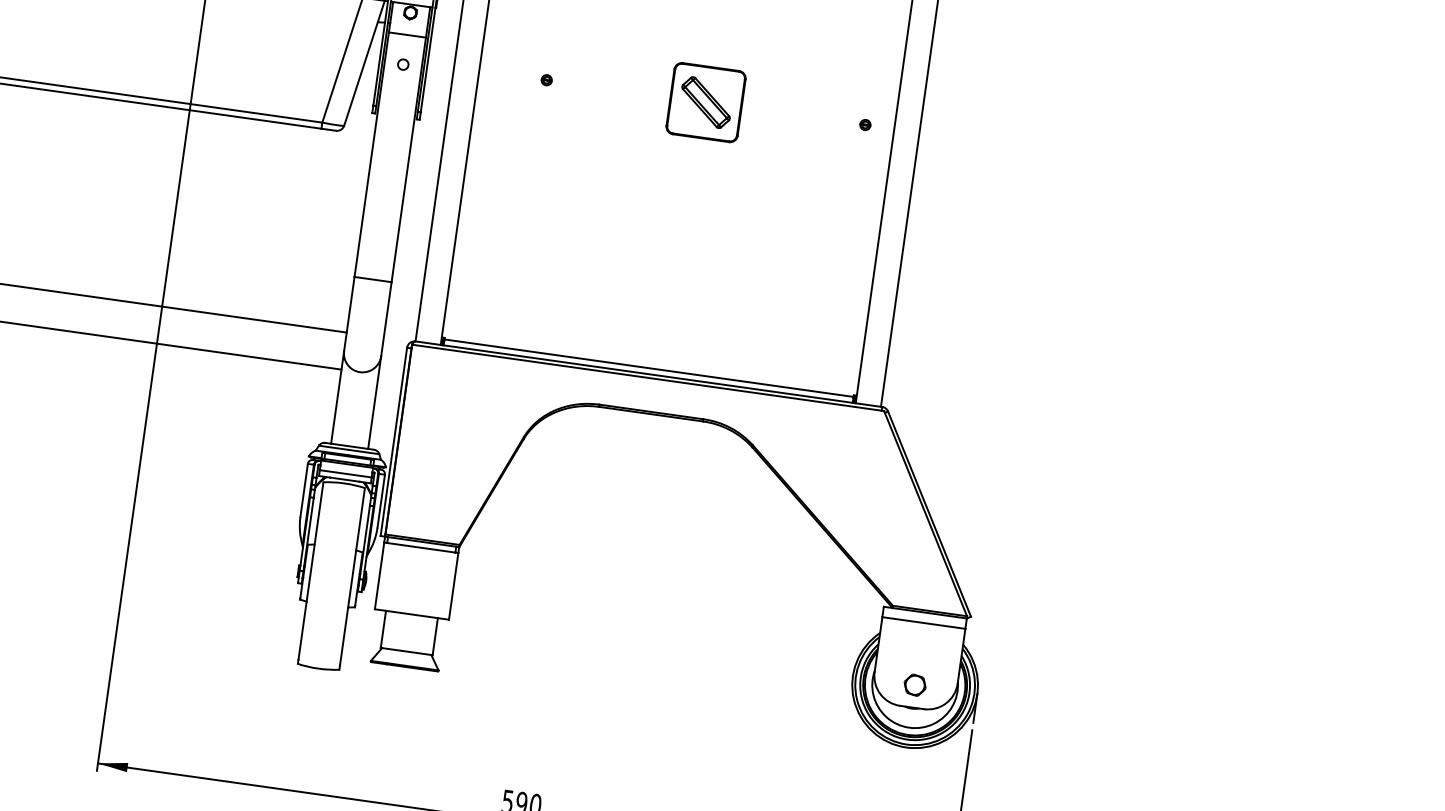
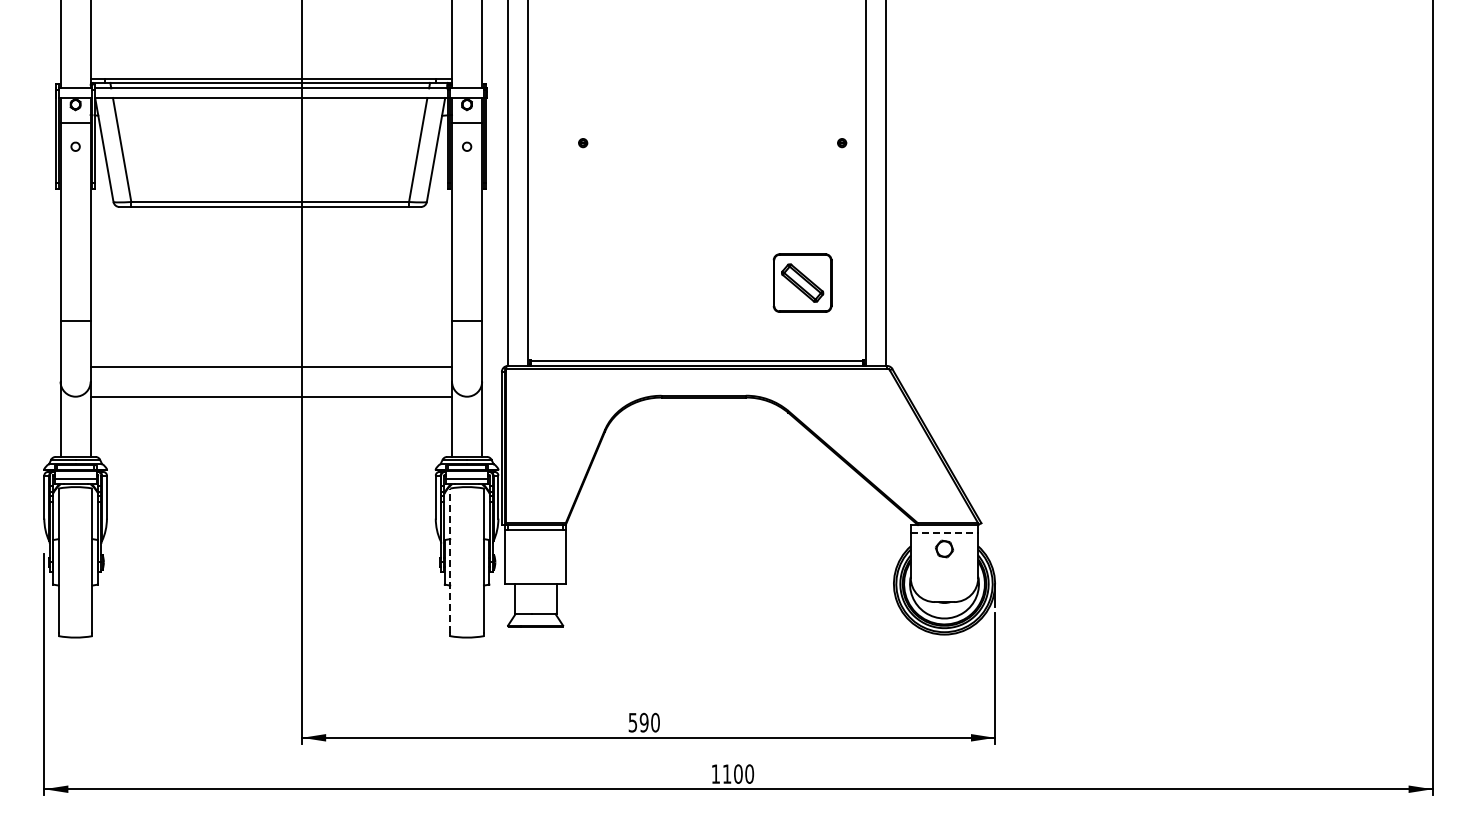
part: (705, 101) -> (802, 282), moved
line: (311, 570) -> (450, 560), solid -> dashed
line: (923, 623) -> (944, 533), solid -> dashed
part: (915, 684) -> (944, 548), moved

